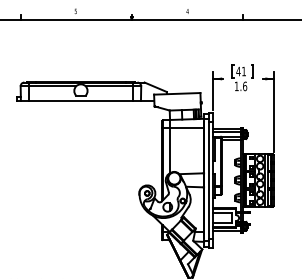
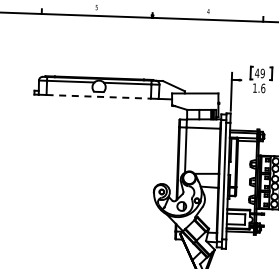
text: (243, 71) -> (262, 73), 41 -> 49
line: (81, 100) -> (99, 96), solid -> dashed

